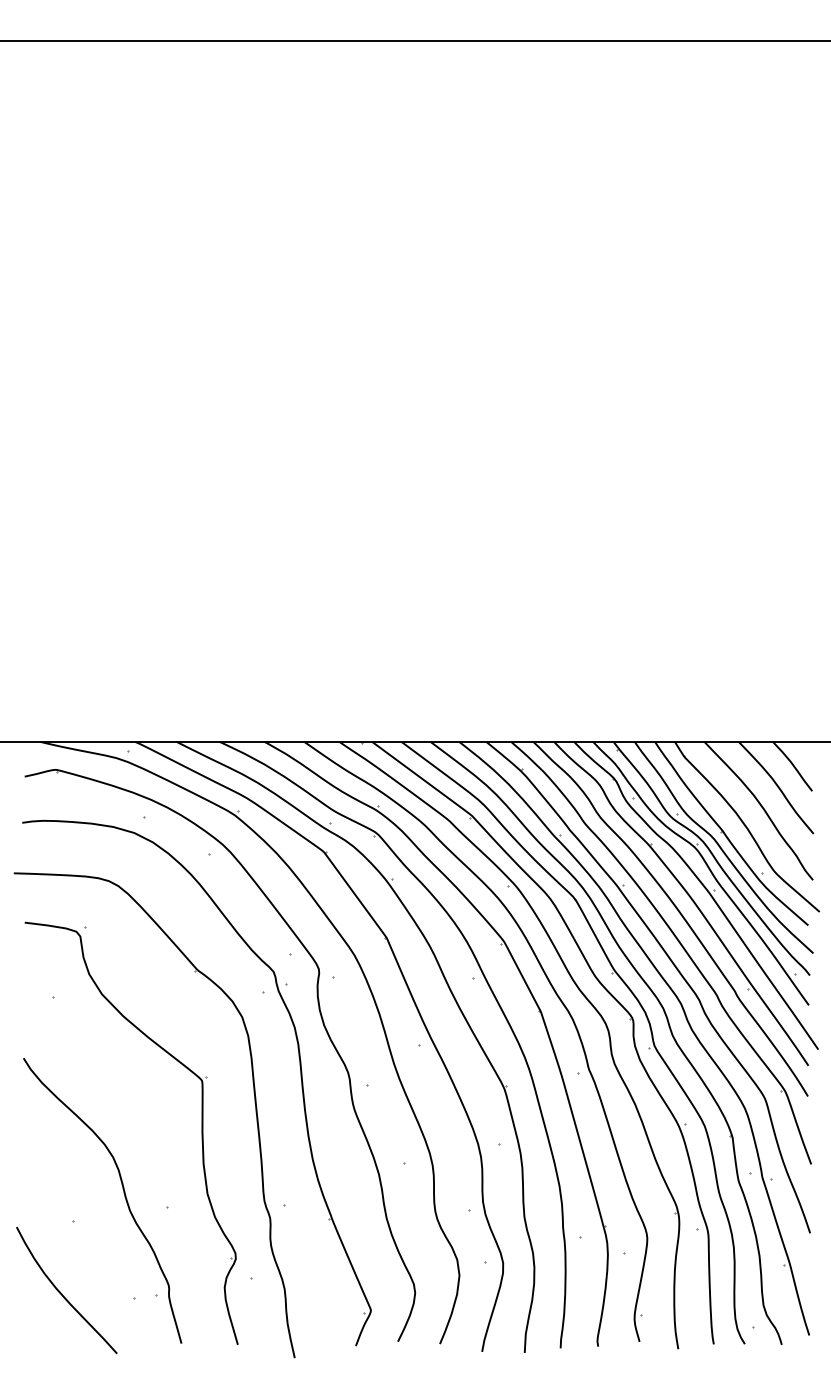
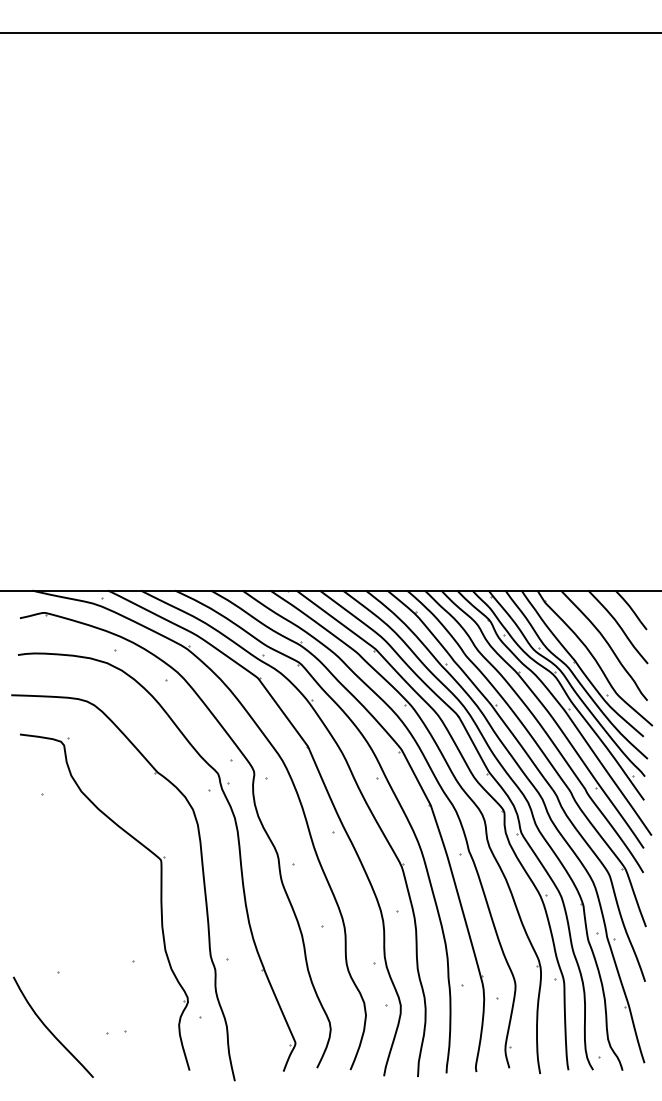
curve: (123, 1193) -> (98, 950), removed

